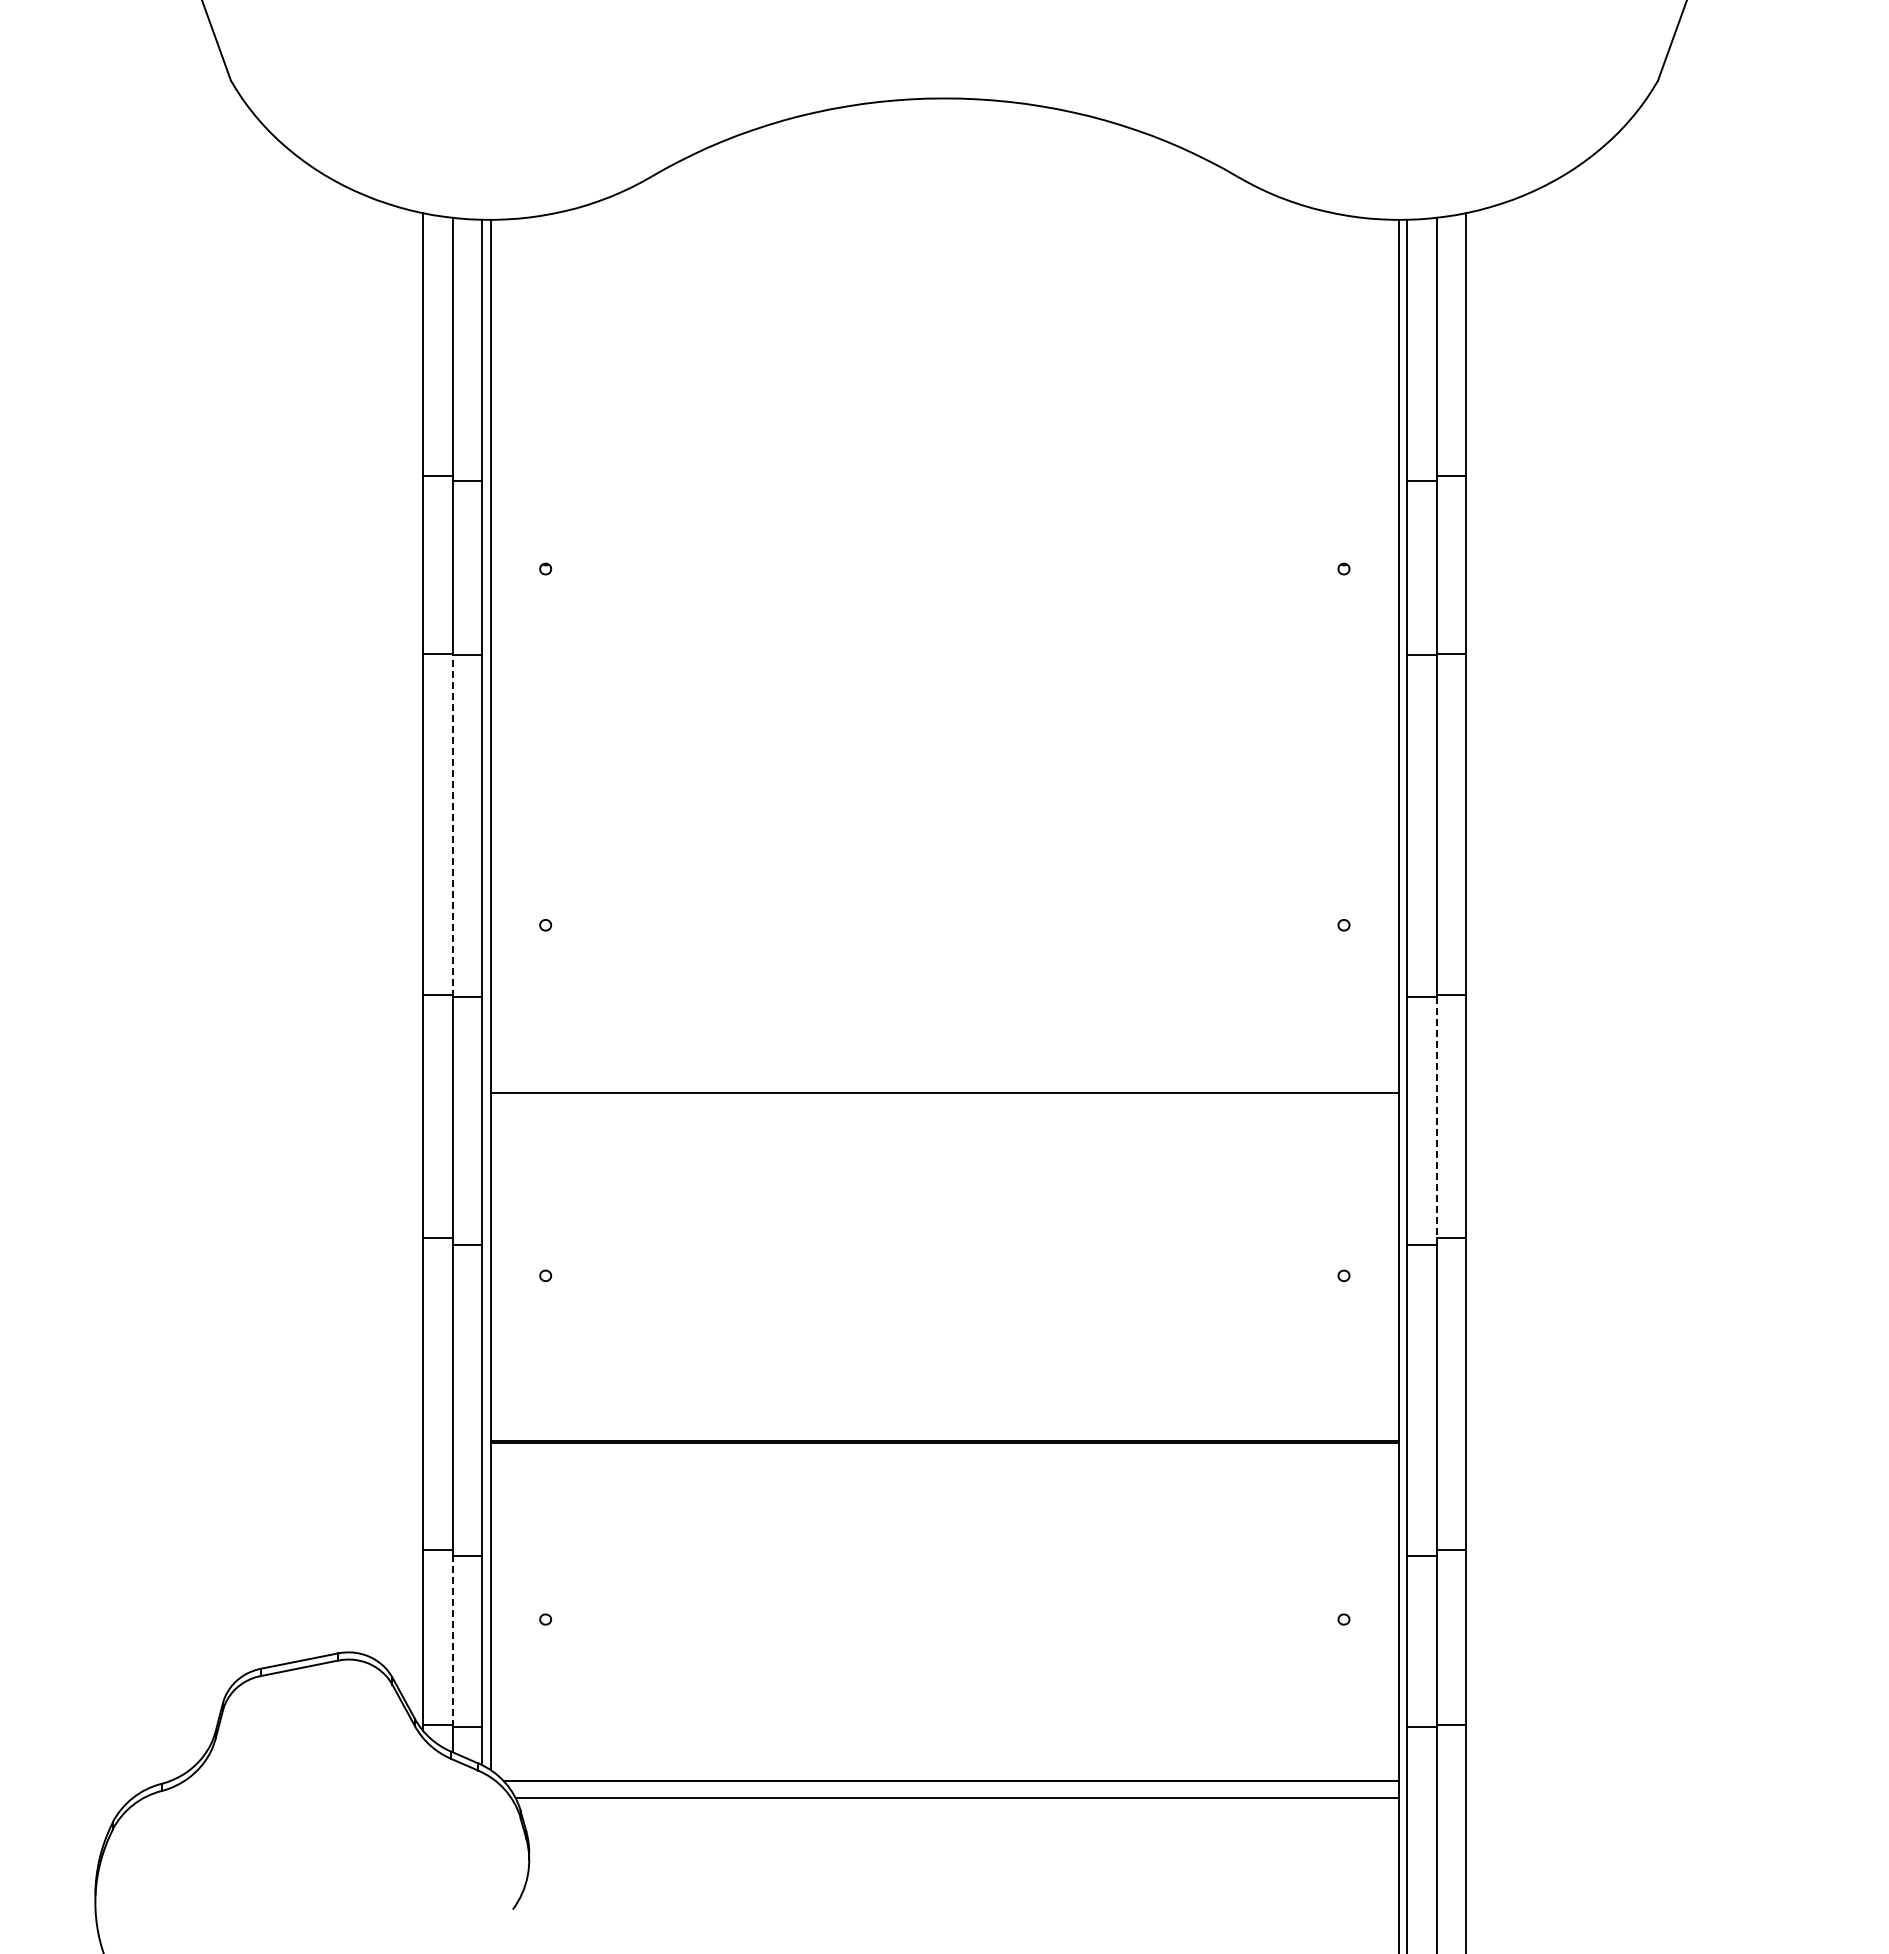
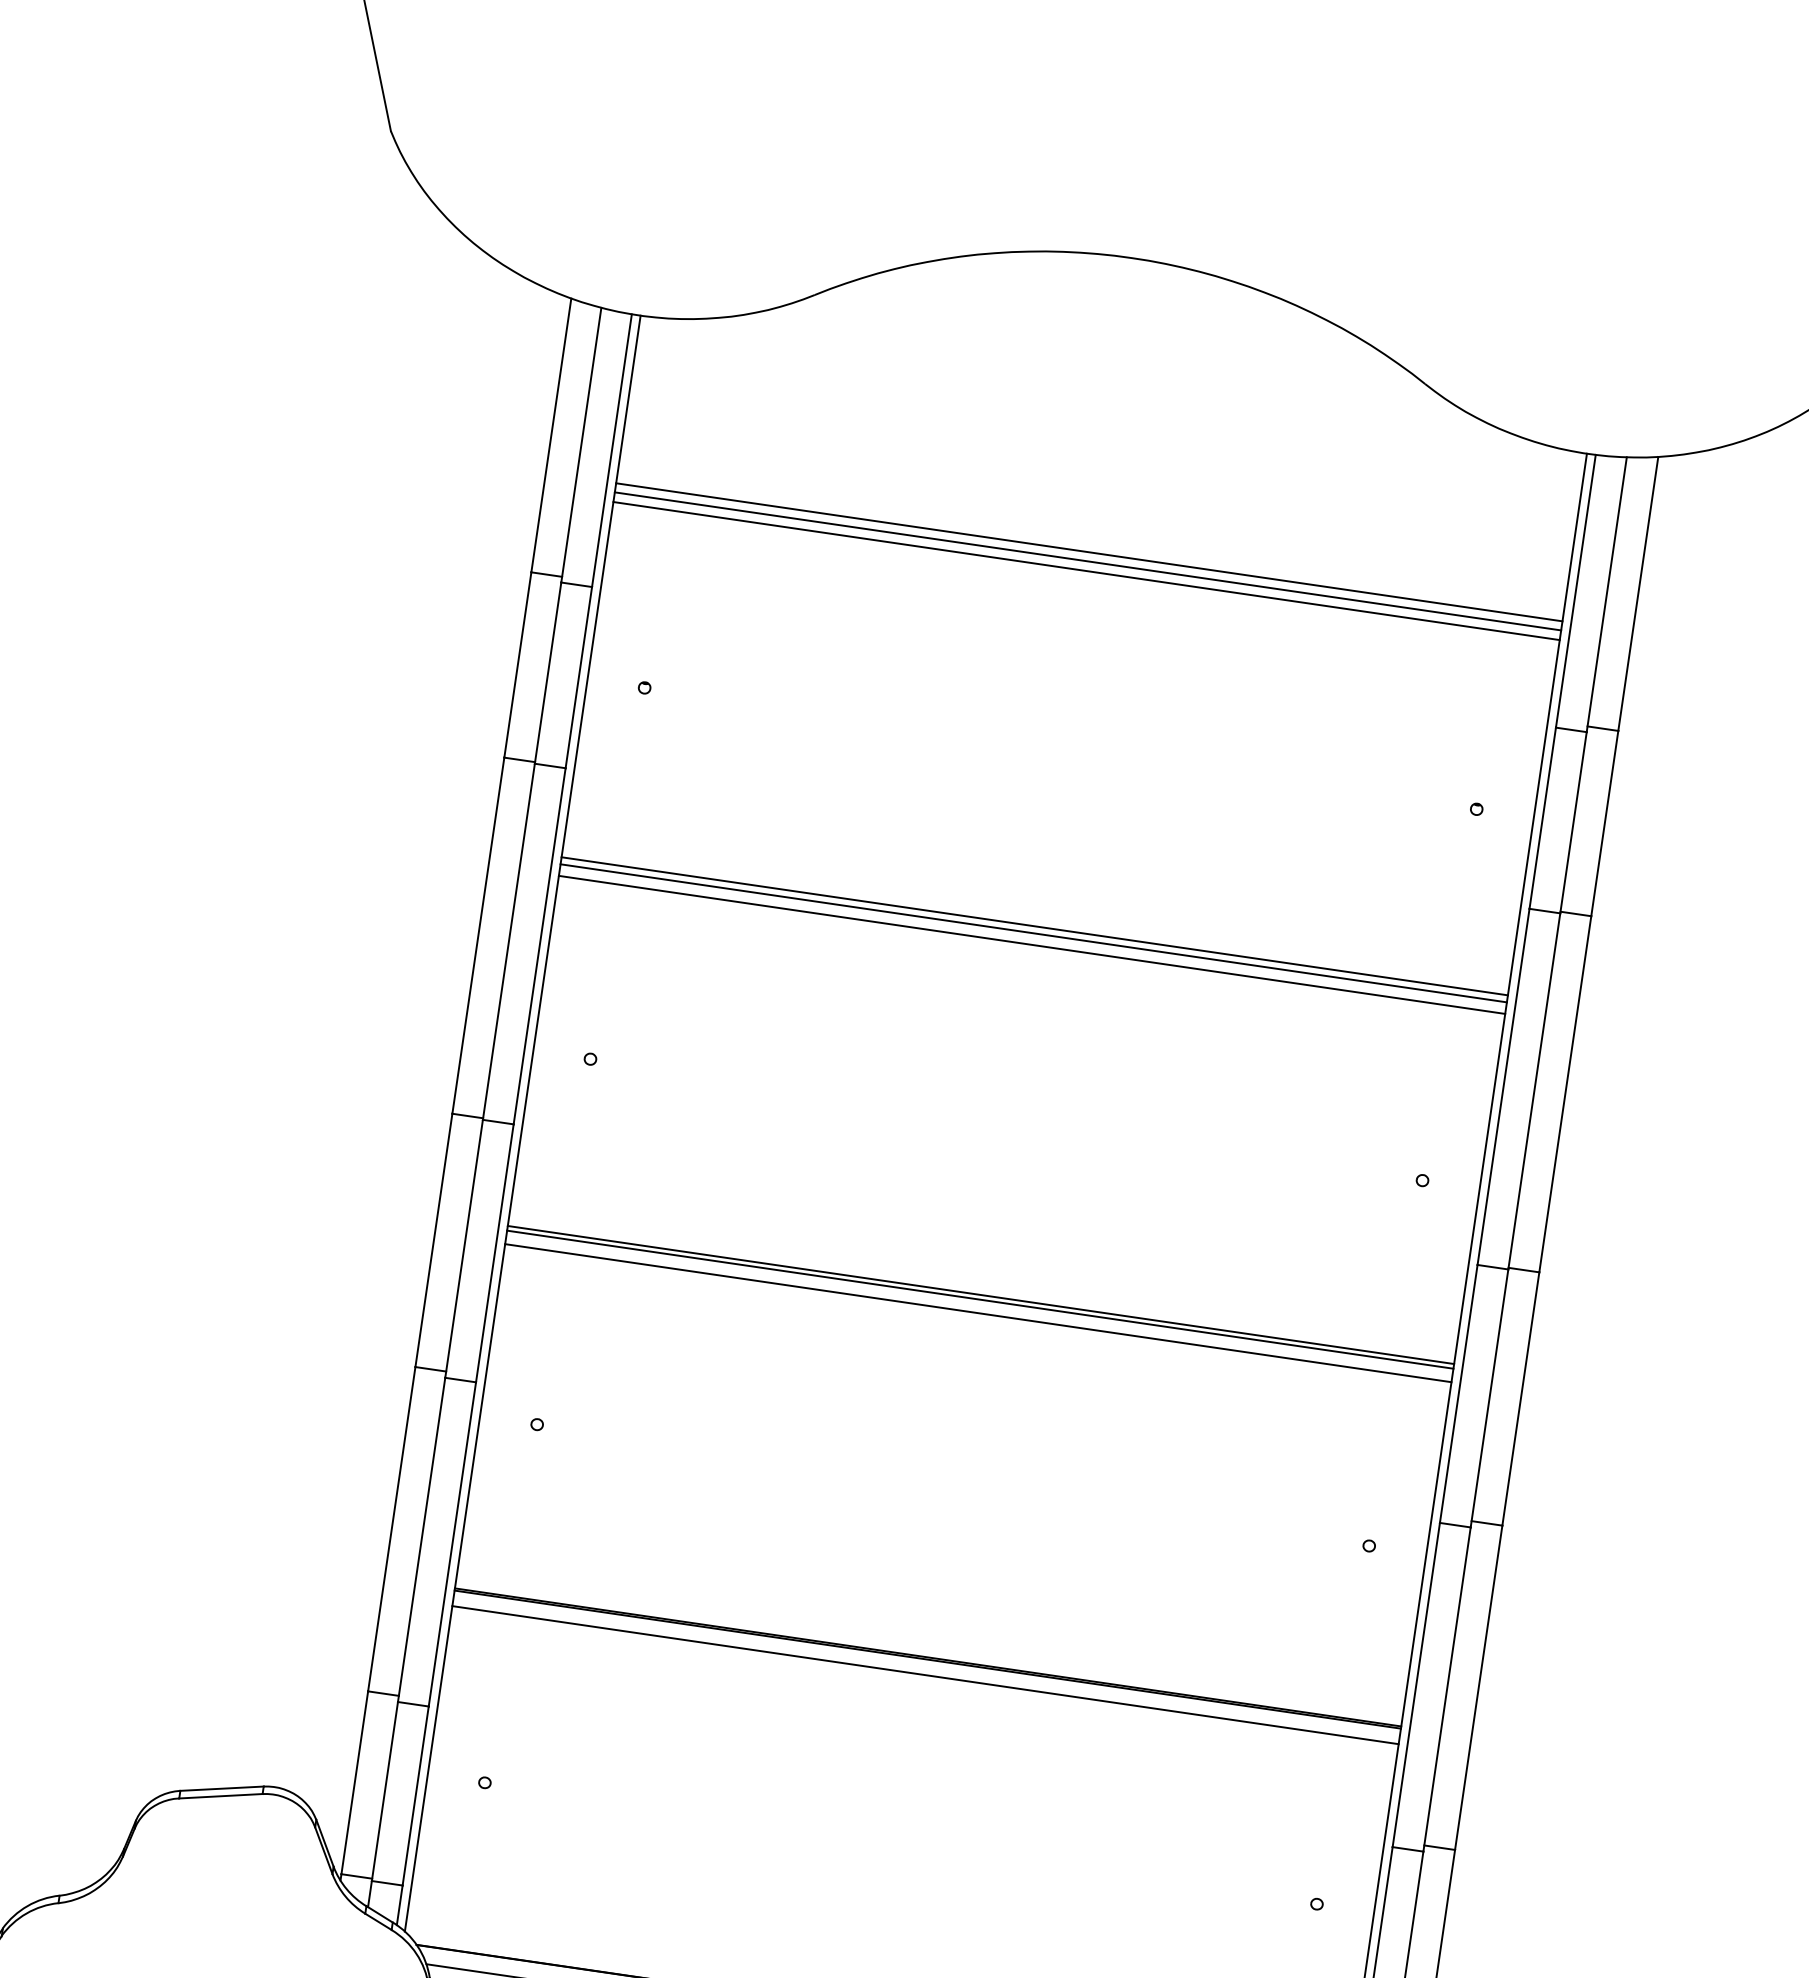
line: (944, 380) -> (1089, 552), added
line: (944, 389) -> (1087, 561), added
line: (944, 398) -> (1086, 570), added
line: (944, 739) -> (1034, 926), added
line: (944, 746) -> (1033, 933), added
line: (944, 757) -> (1031, 944), added
line: (452, 826) -> (508, 942), dashed -> solid
line: (944, 1097) -> (979, 1299), added
line: (944, 1110) -> (978, 1312), added
line: (1436, 1120) -> (1489, 1398), dashed -> solid
line: (944, 1458) -> (925, 1675), added
line: (452, 1641) -> (384, 1791), dashed -> solid

